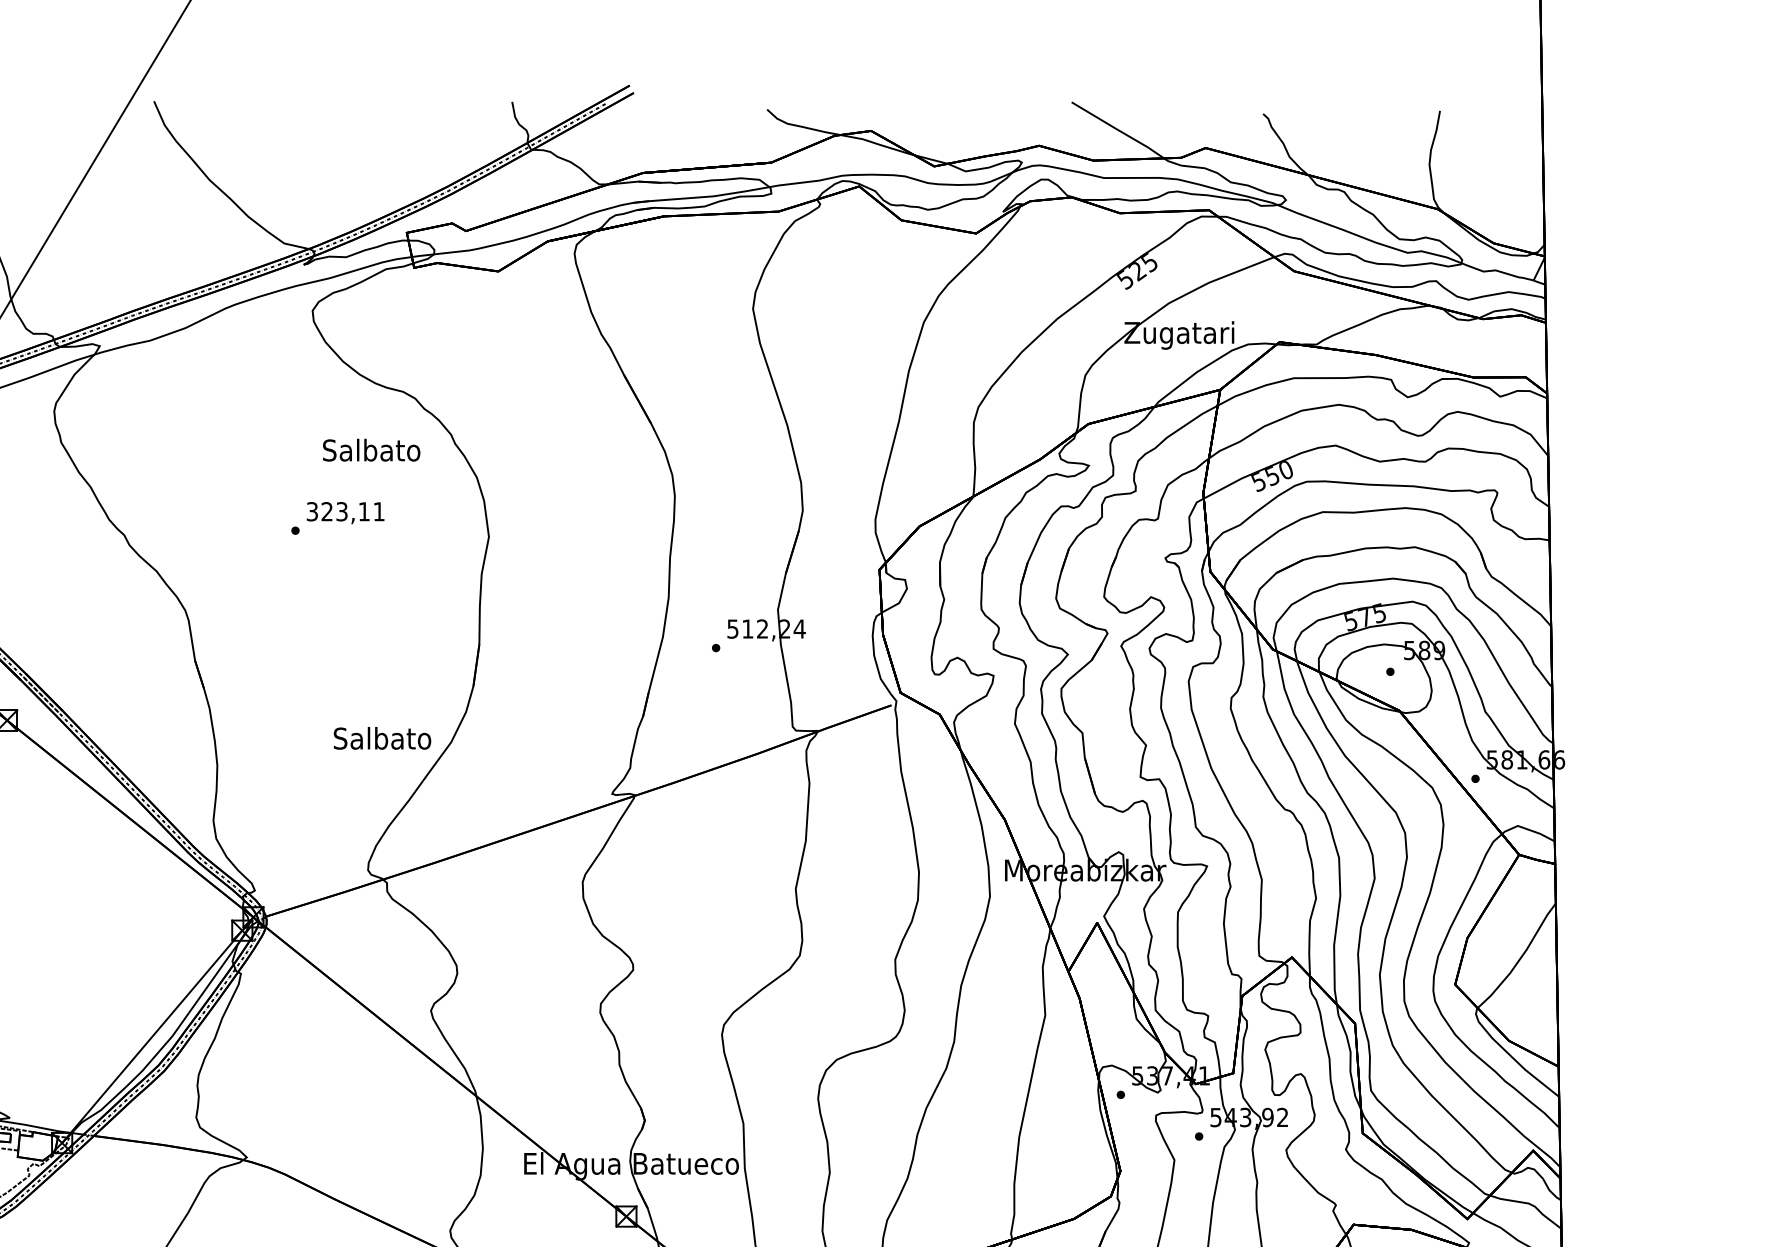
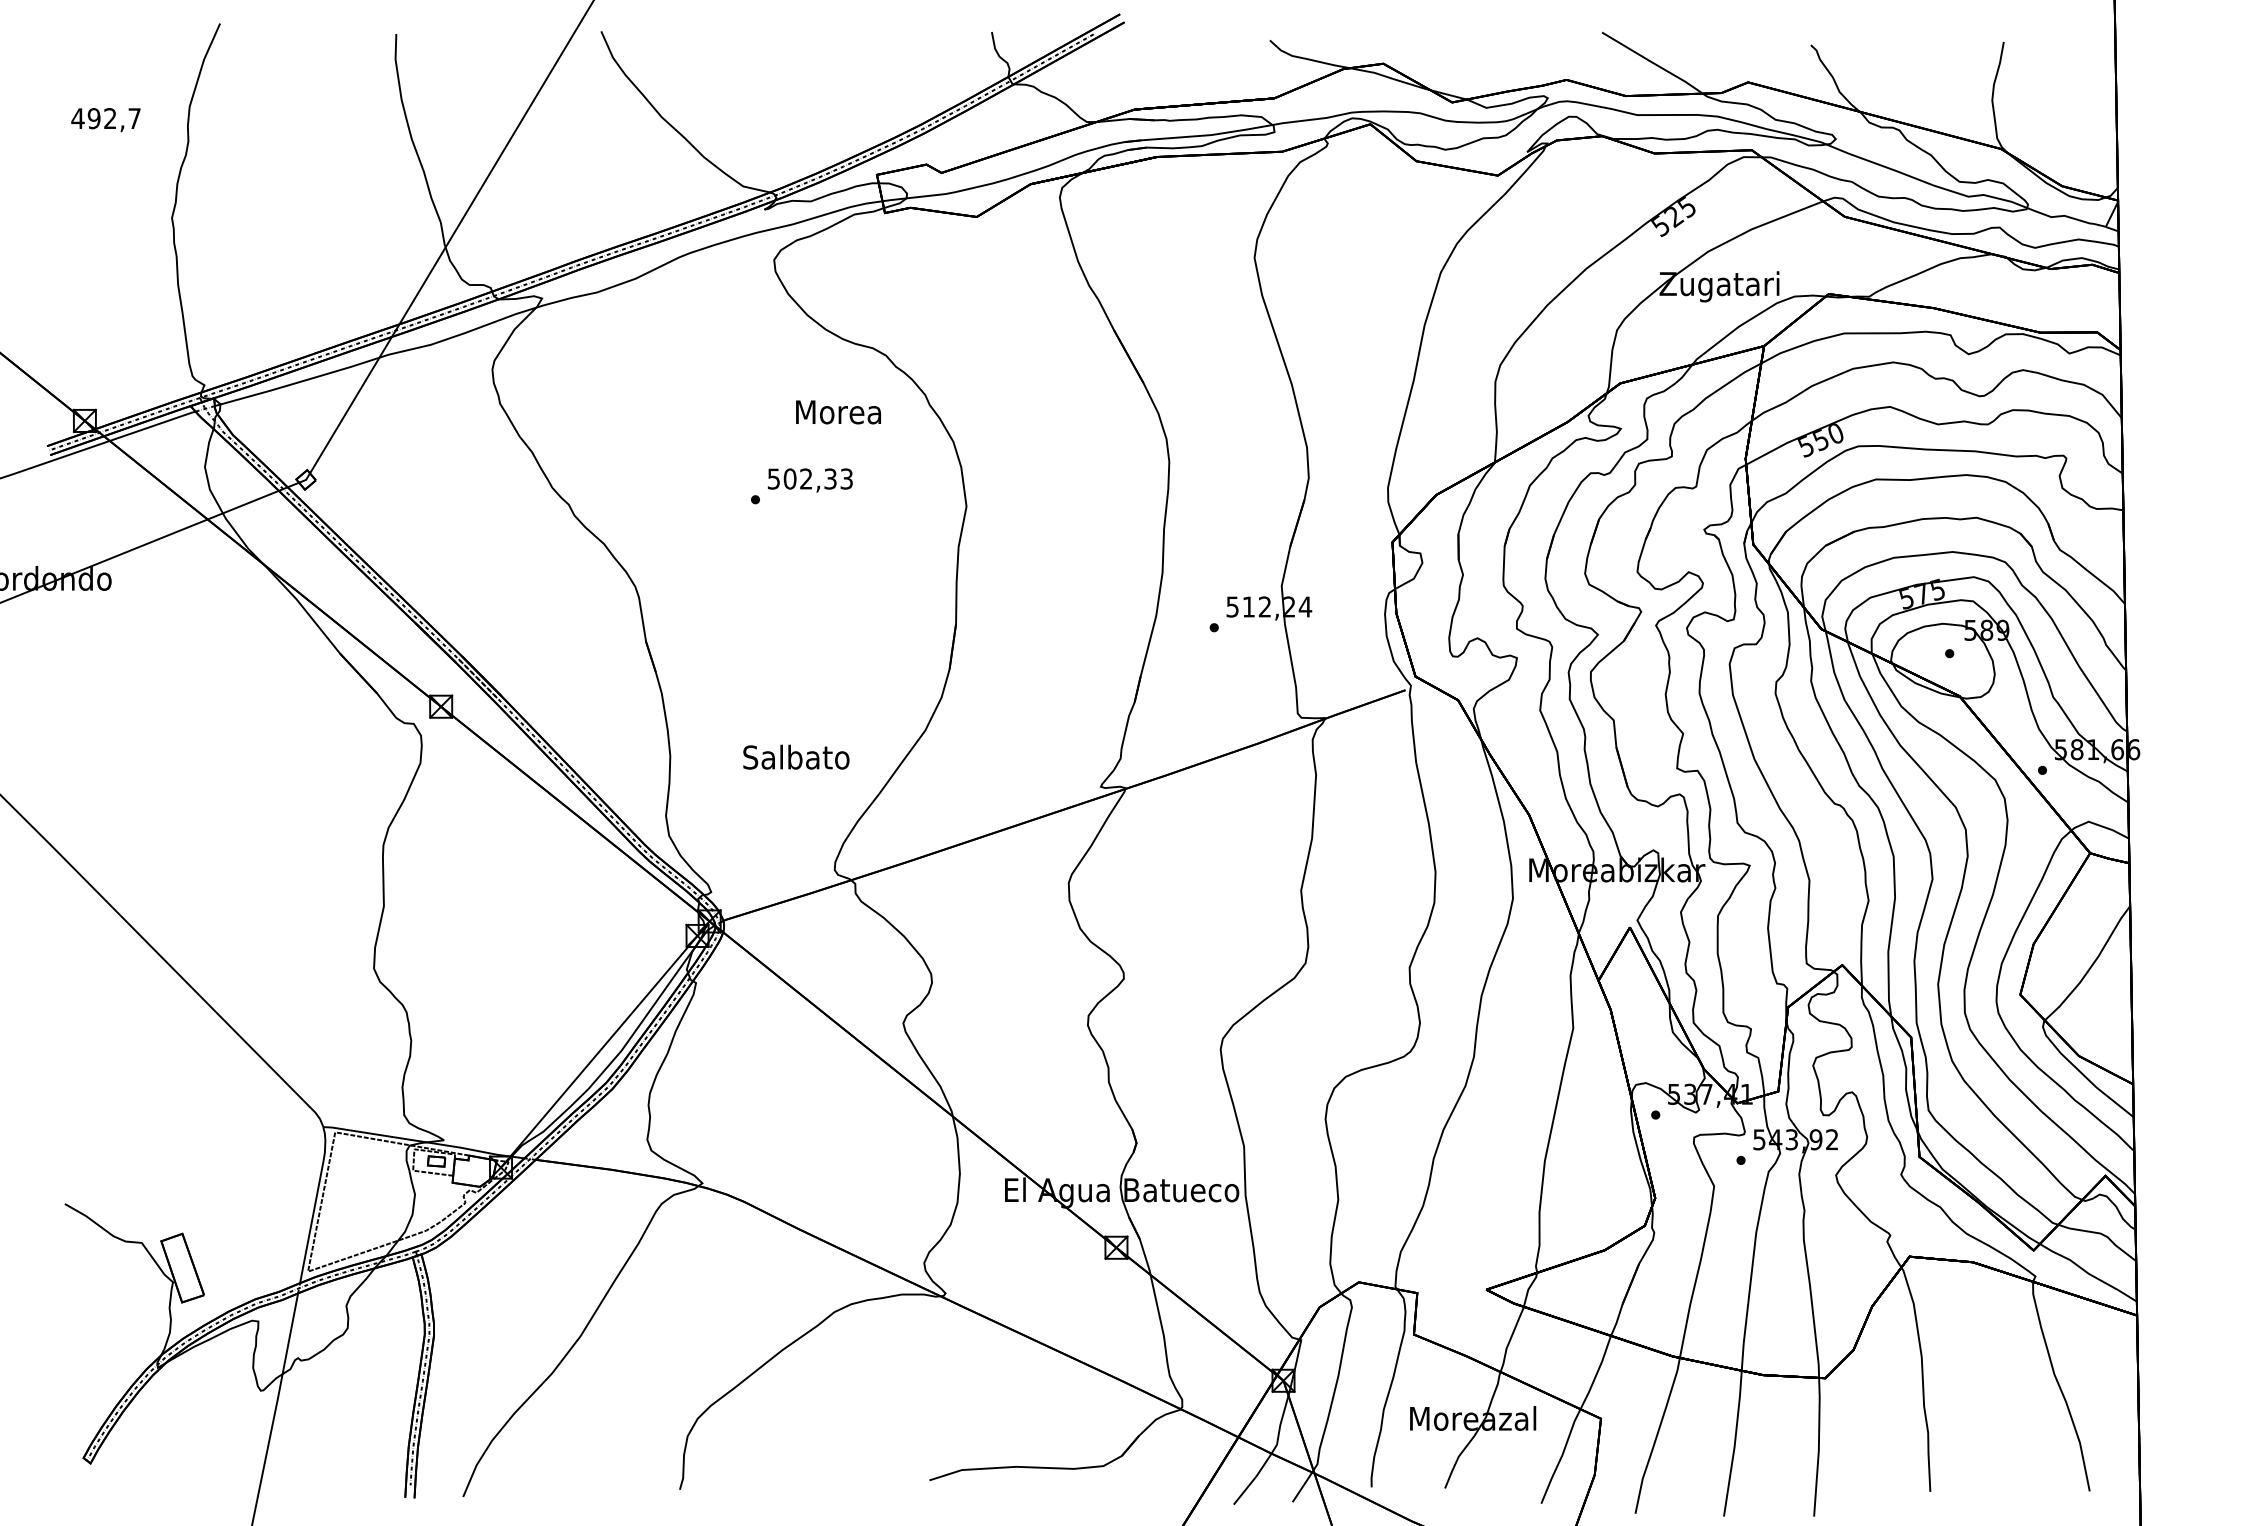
text: (371, 449) -> (838, 411), Salbato -> Morea
text: (345, 511) -> (810, 478), 323,11 -> 502,33
text: (382, 737) -> (796, 756), moved

